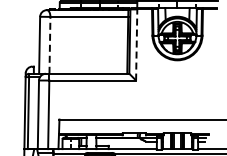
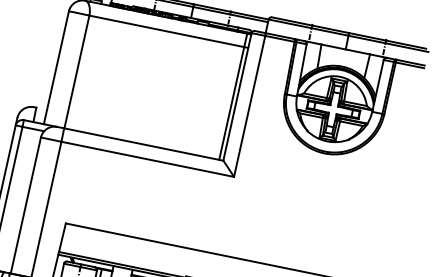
line: (49, 44) -> (76, 70), dashed -> solid
line: (136, 45) -> (249, 107), dashed -> solid

